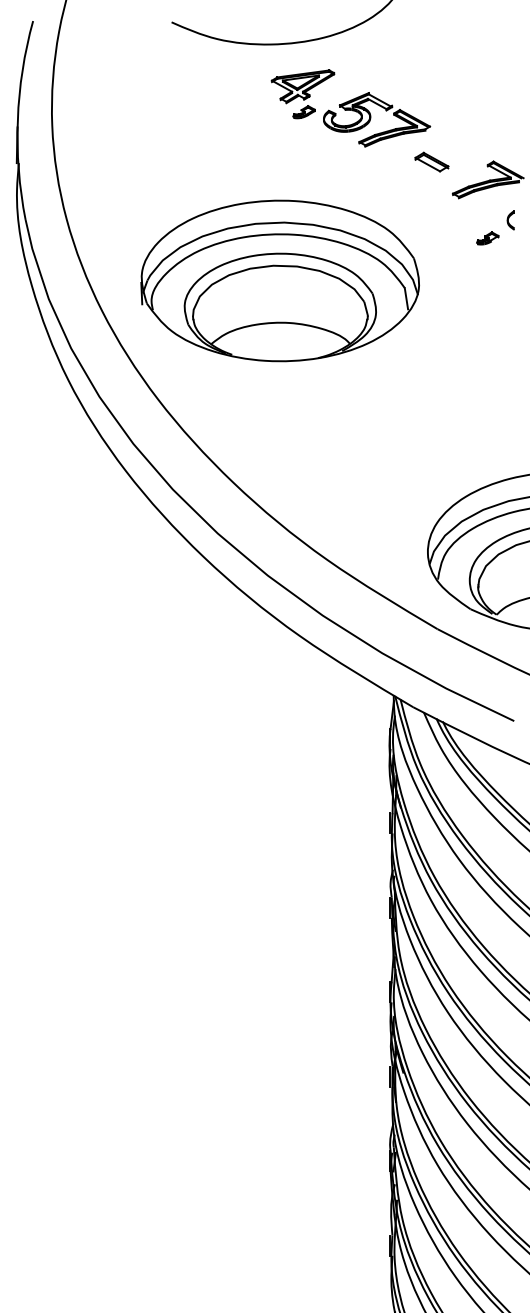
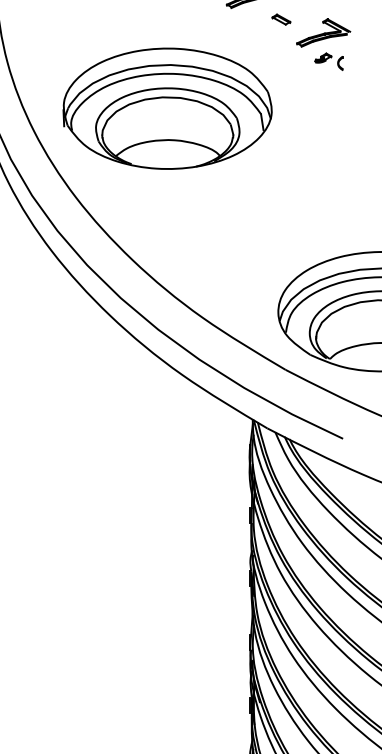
part: (431, 161) -> (281, 19), size x0.71
part: (487, 238) -> (323, 58), moved

